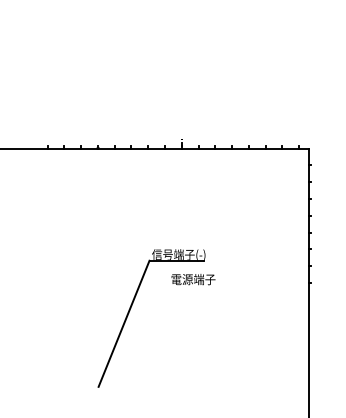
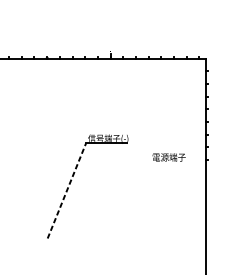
text: (193, 279) -> (169, 157), moved
line: (124, 323) -> (67, 190), solid -> dashed

